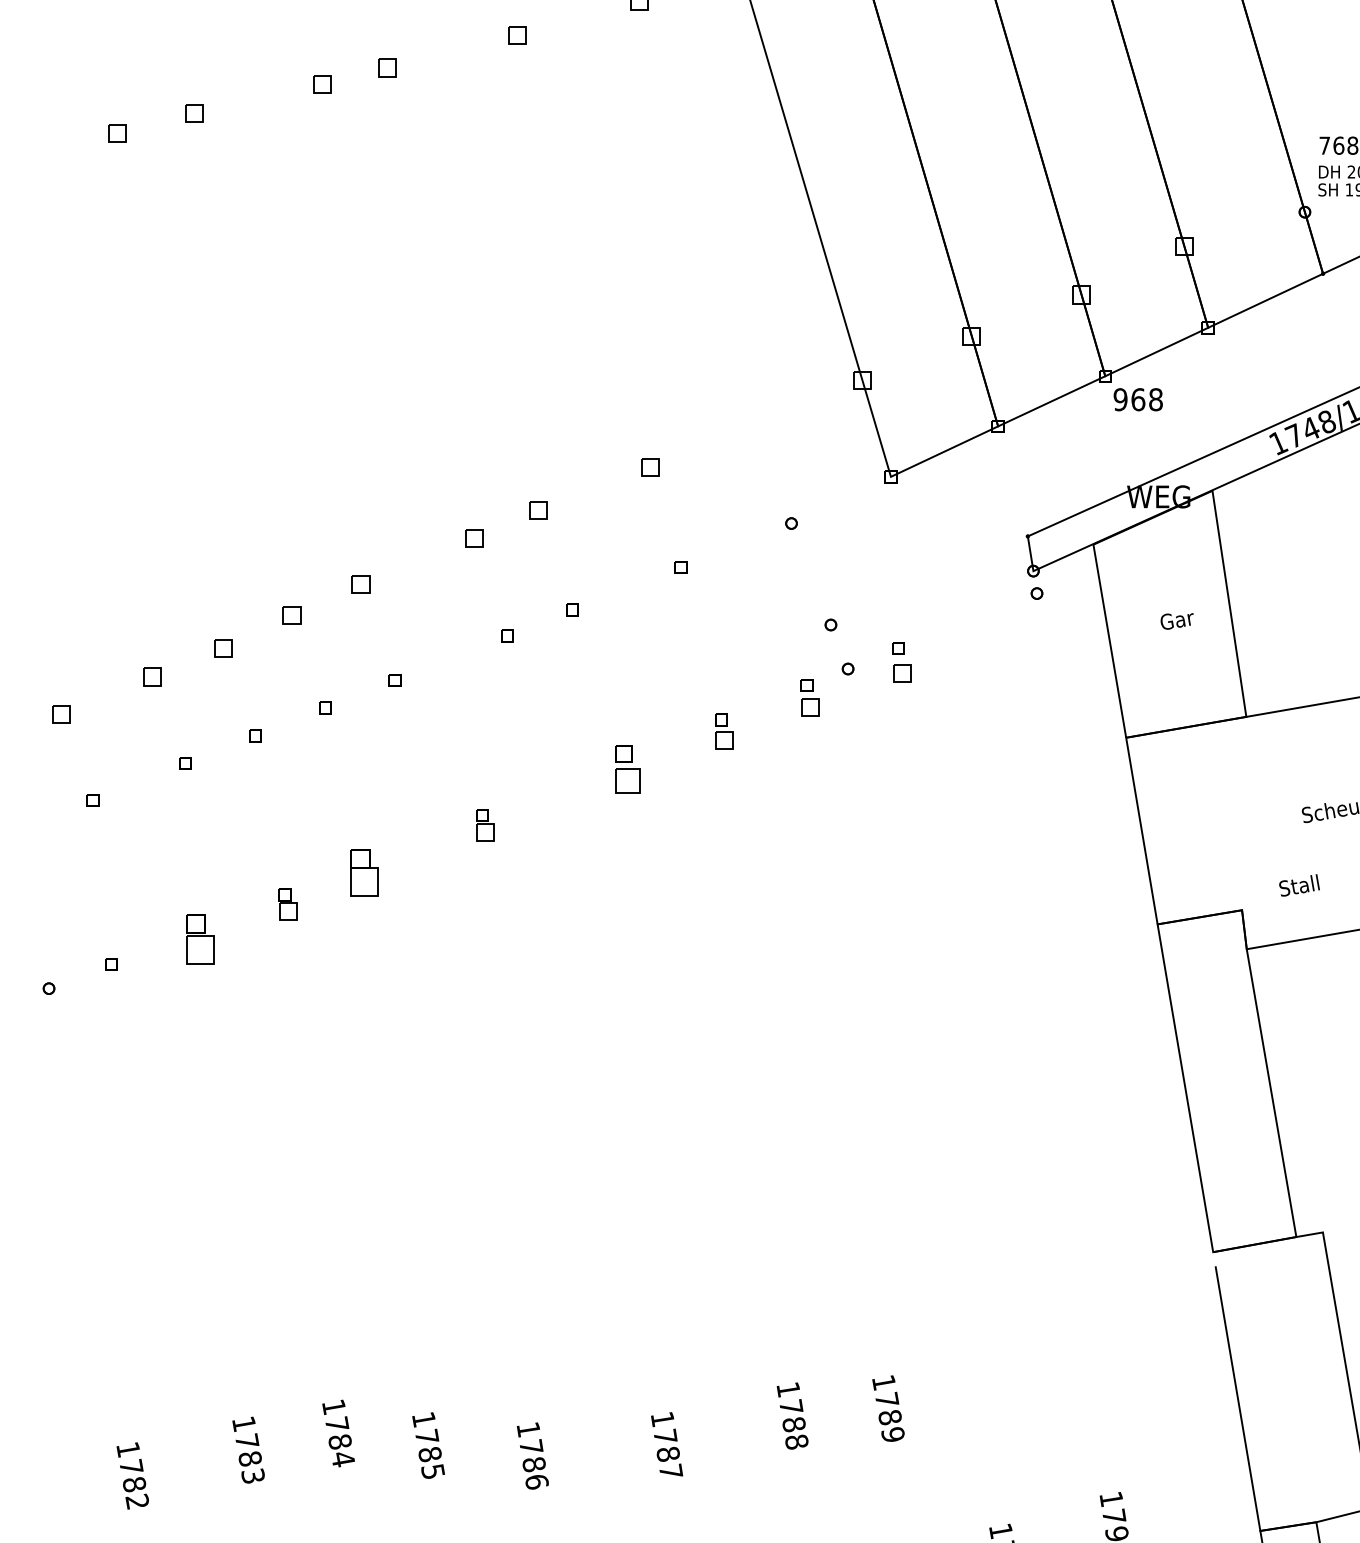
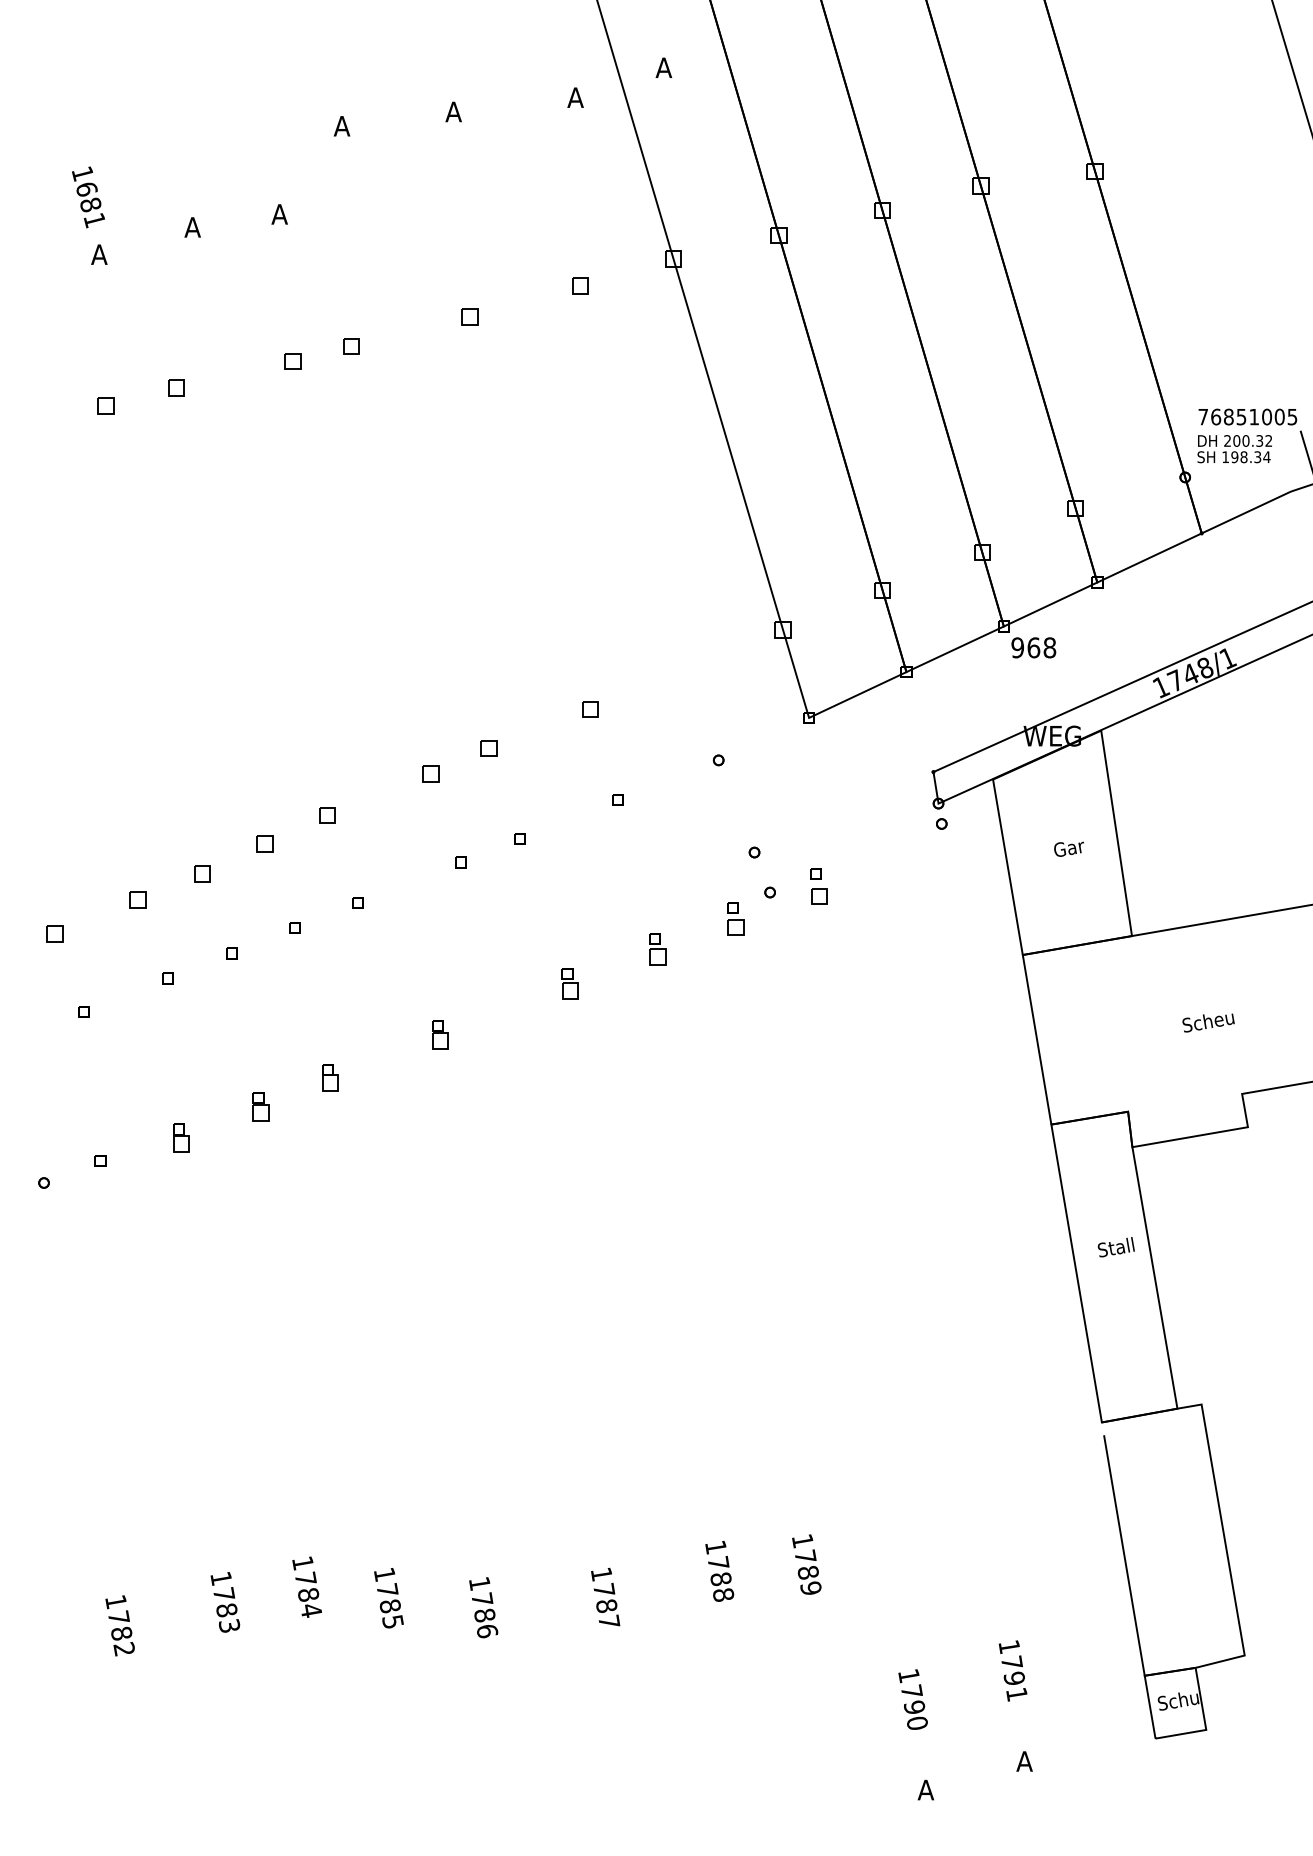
part: (627, 769) -> (569, 983), size x0.71
part: (364, 872) -> (330, 1077), size x0.62
text: (1298, 885) -> (1115, 1247), moved
part: (200, 938) -> (181, 1137), size x0.62

